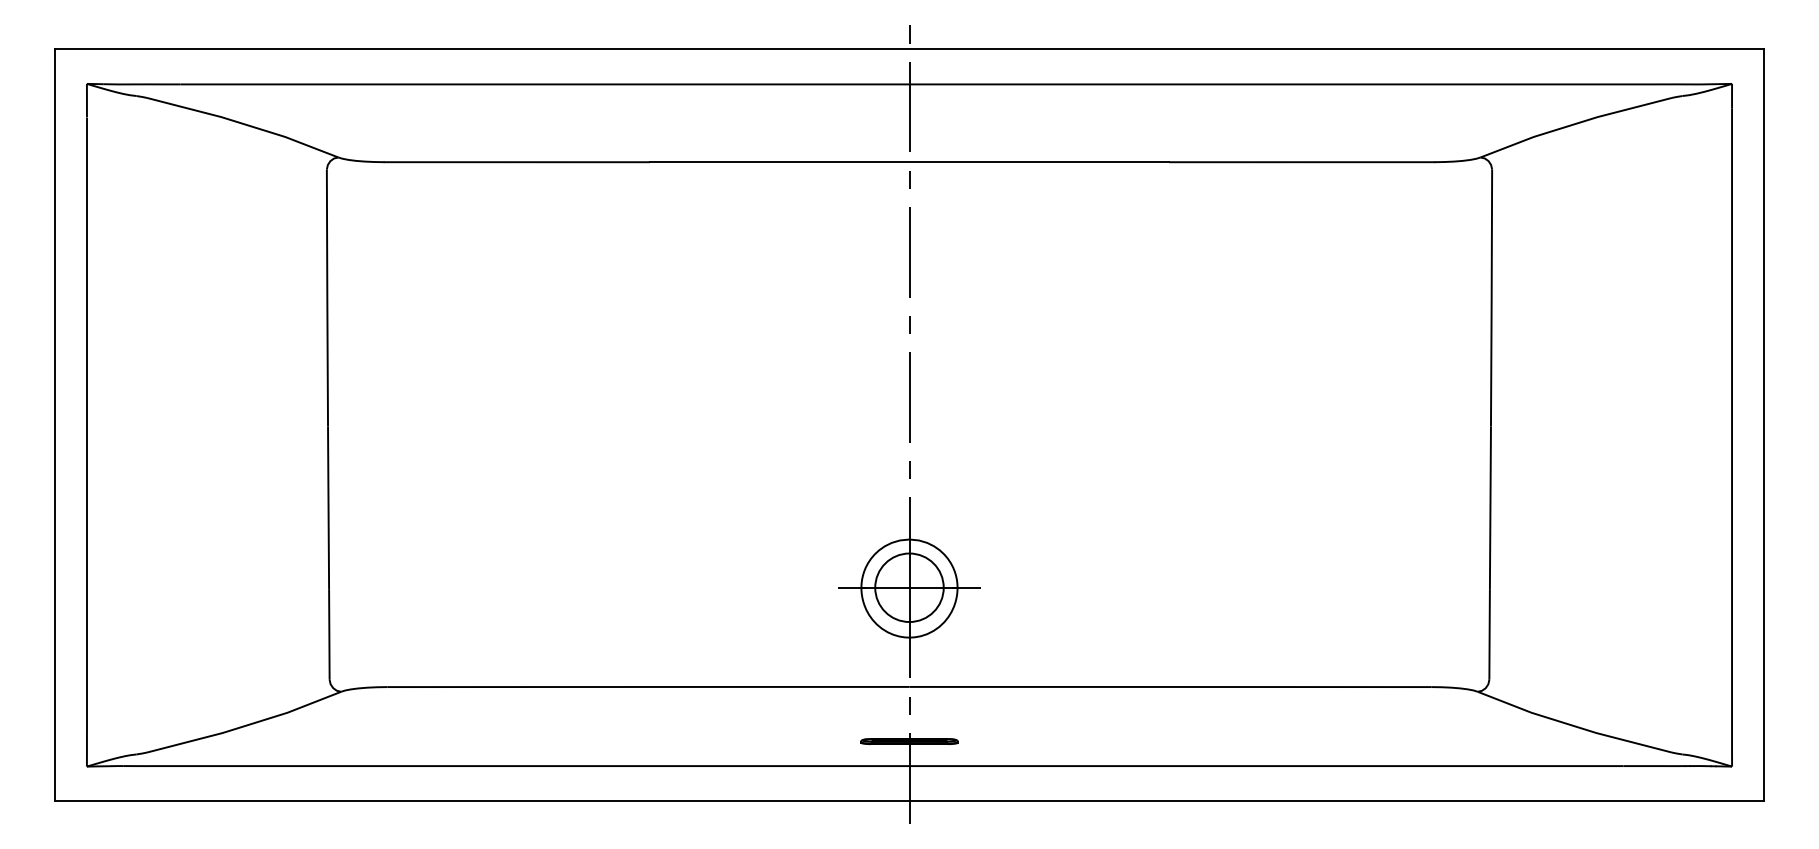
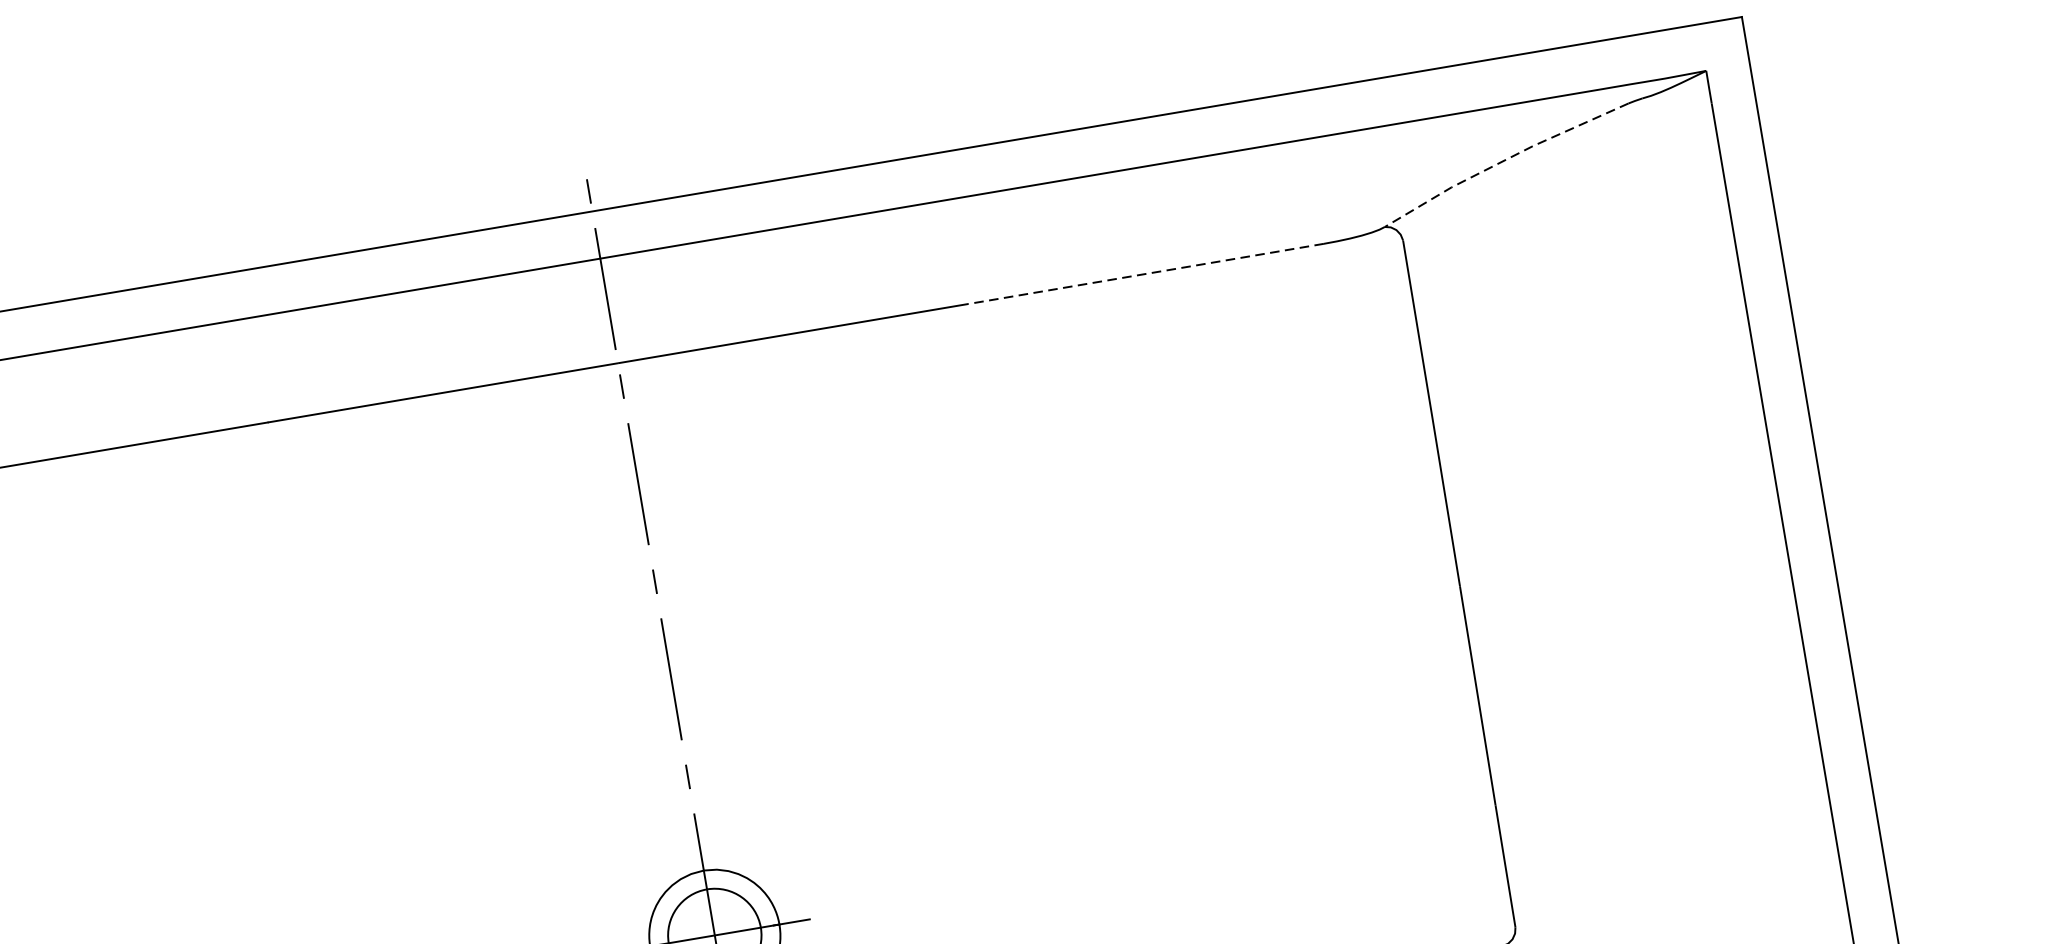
line: (1574, 124) -> (1503, 161), solid -> dashed
line: (1301, 162) -> (1145, 274), solid -> dashed

